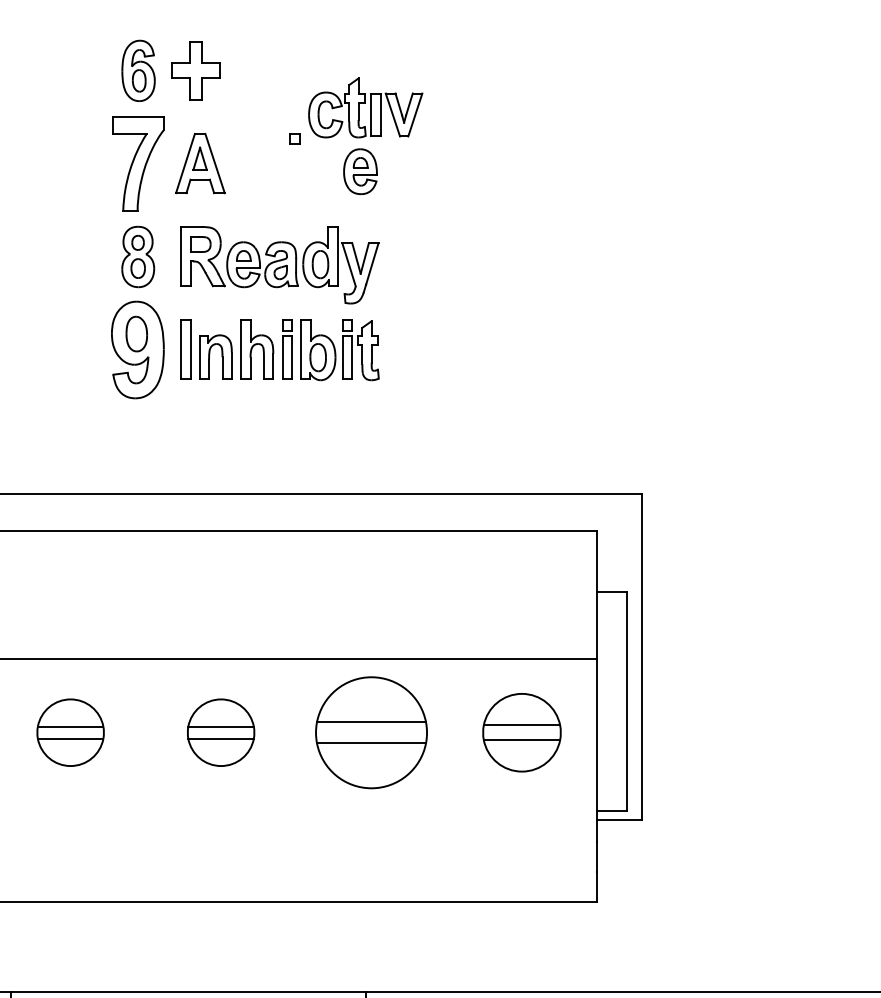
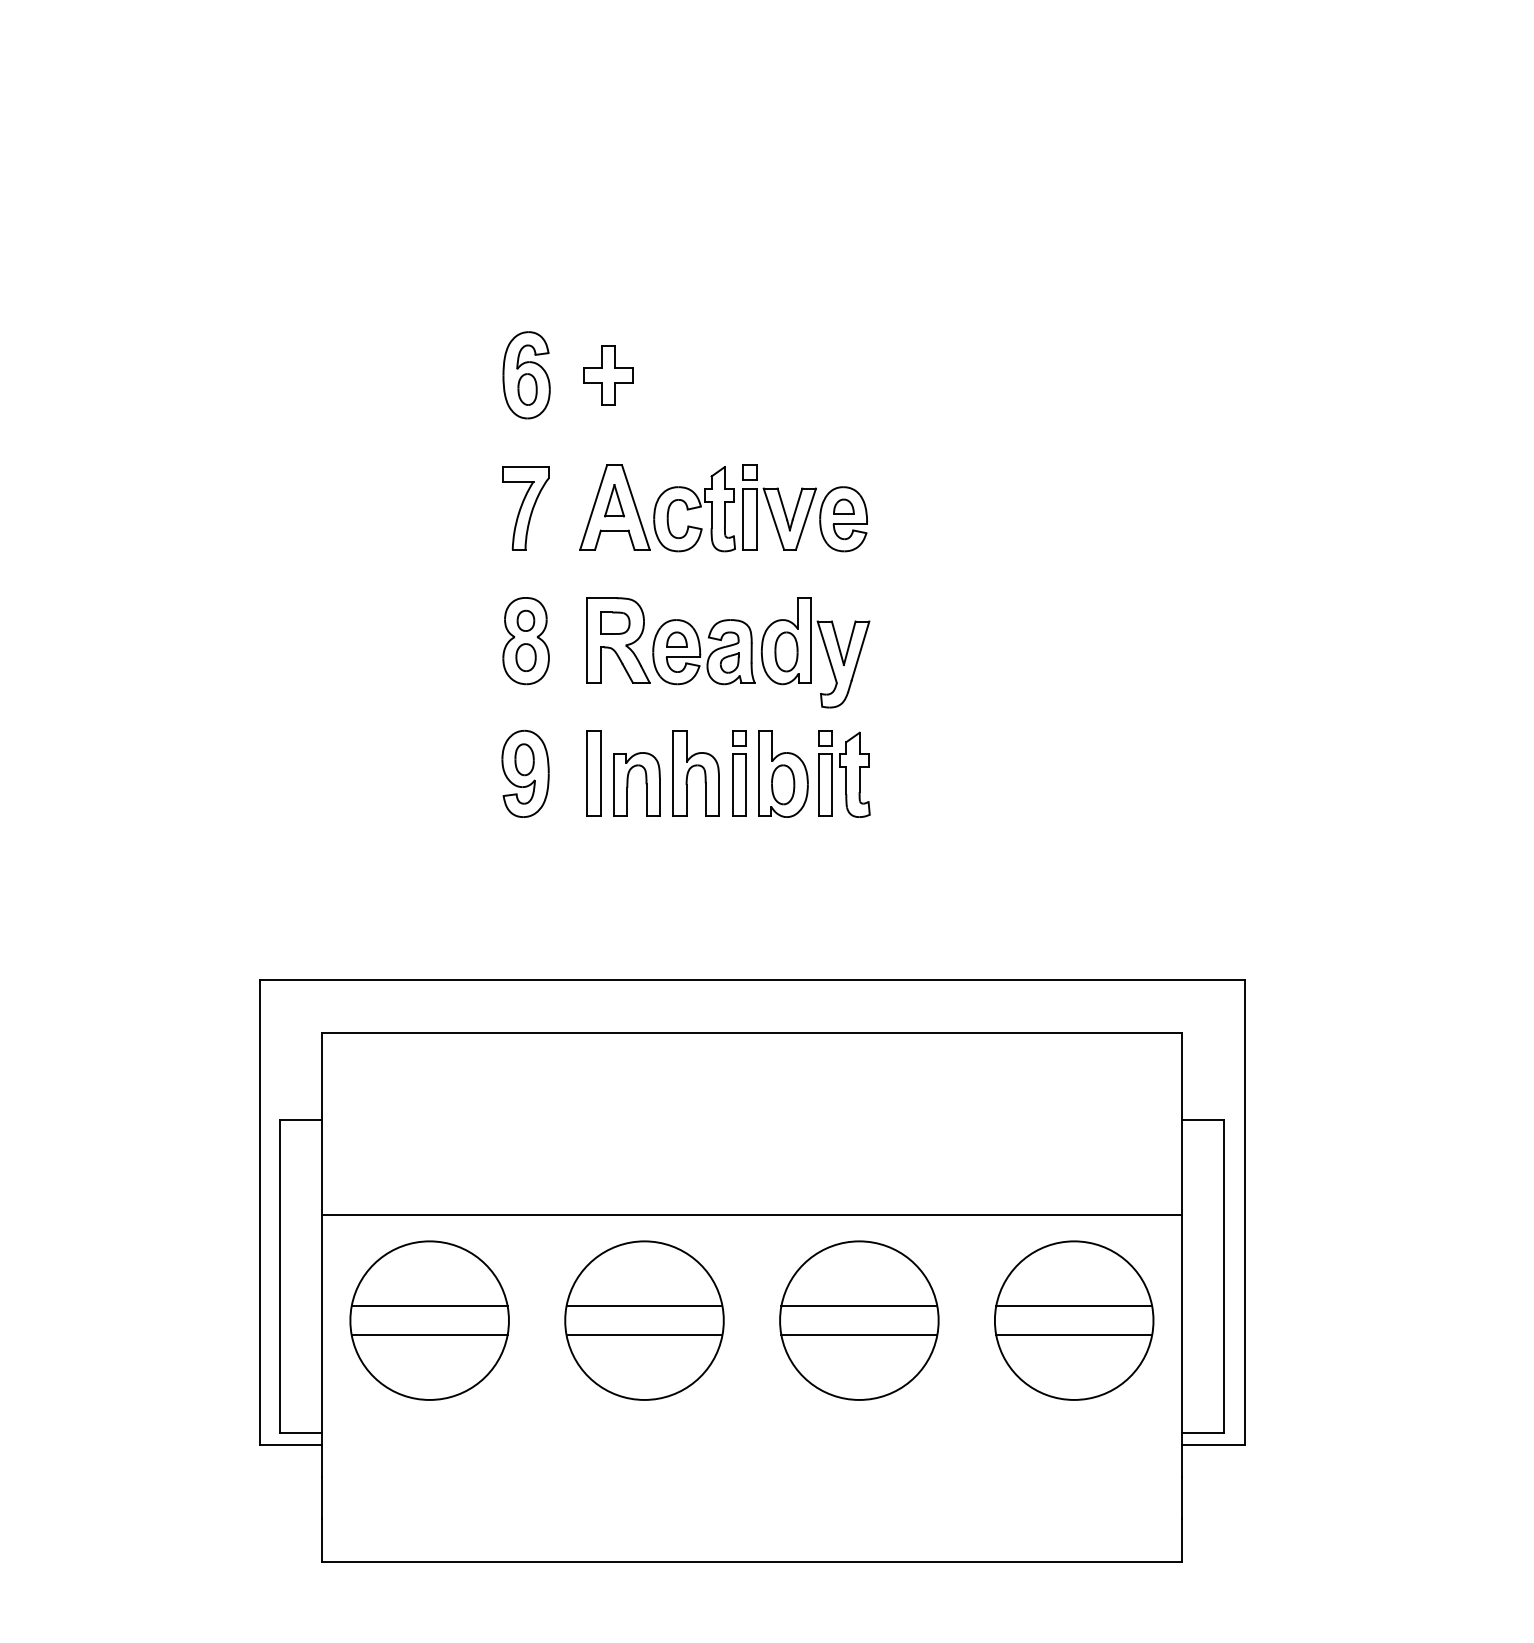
part: (195, 71) -> (608, 375), size x0.71
part: (365, 103) -> (734, 502), moved
part: (137, 164) -> (525, 508), size x0.62
part: (137, 349) -> (525, 773), size x0.62
part: (70, 732) -> (429, 1320), size x1.67
part: (221, 732) -> (644, 1320), size x1.67
part: (522, 732) -> (1074, 1320), size x1.43

